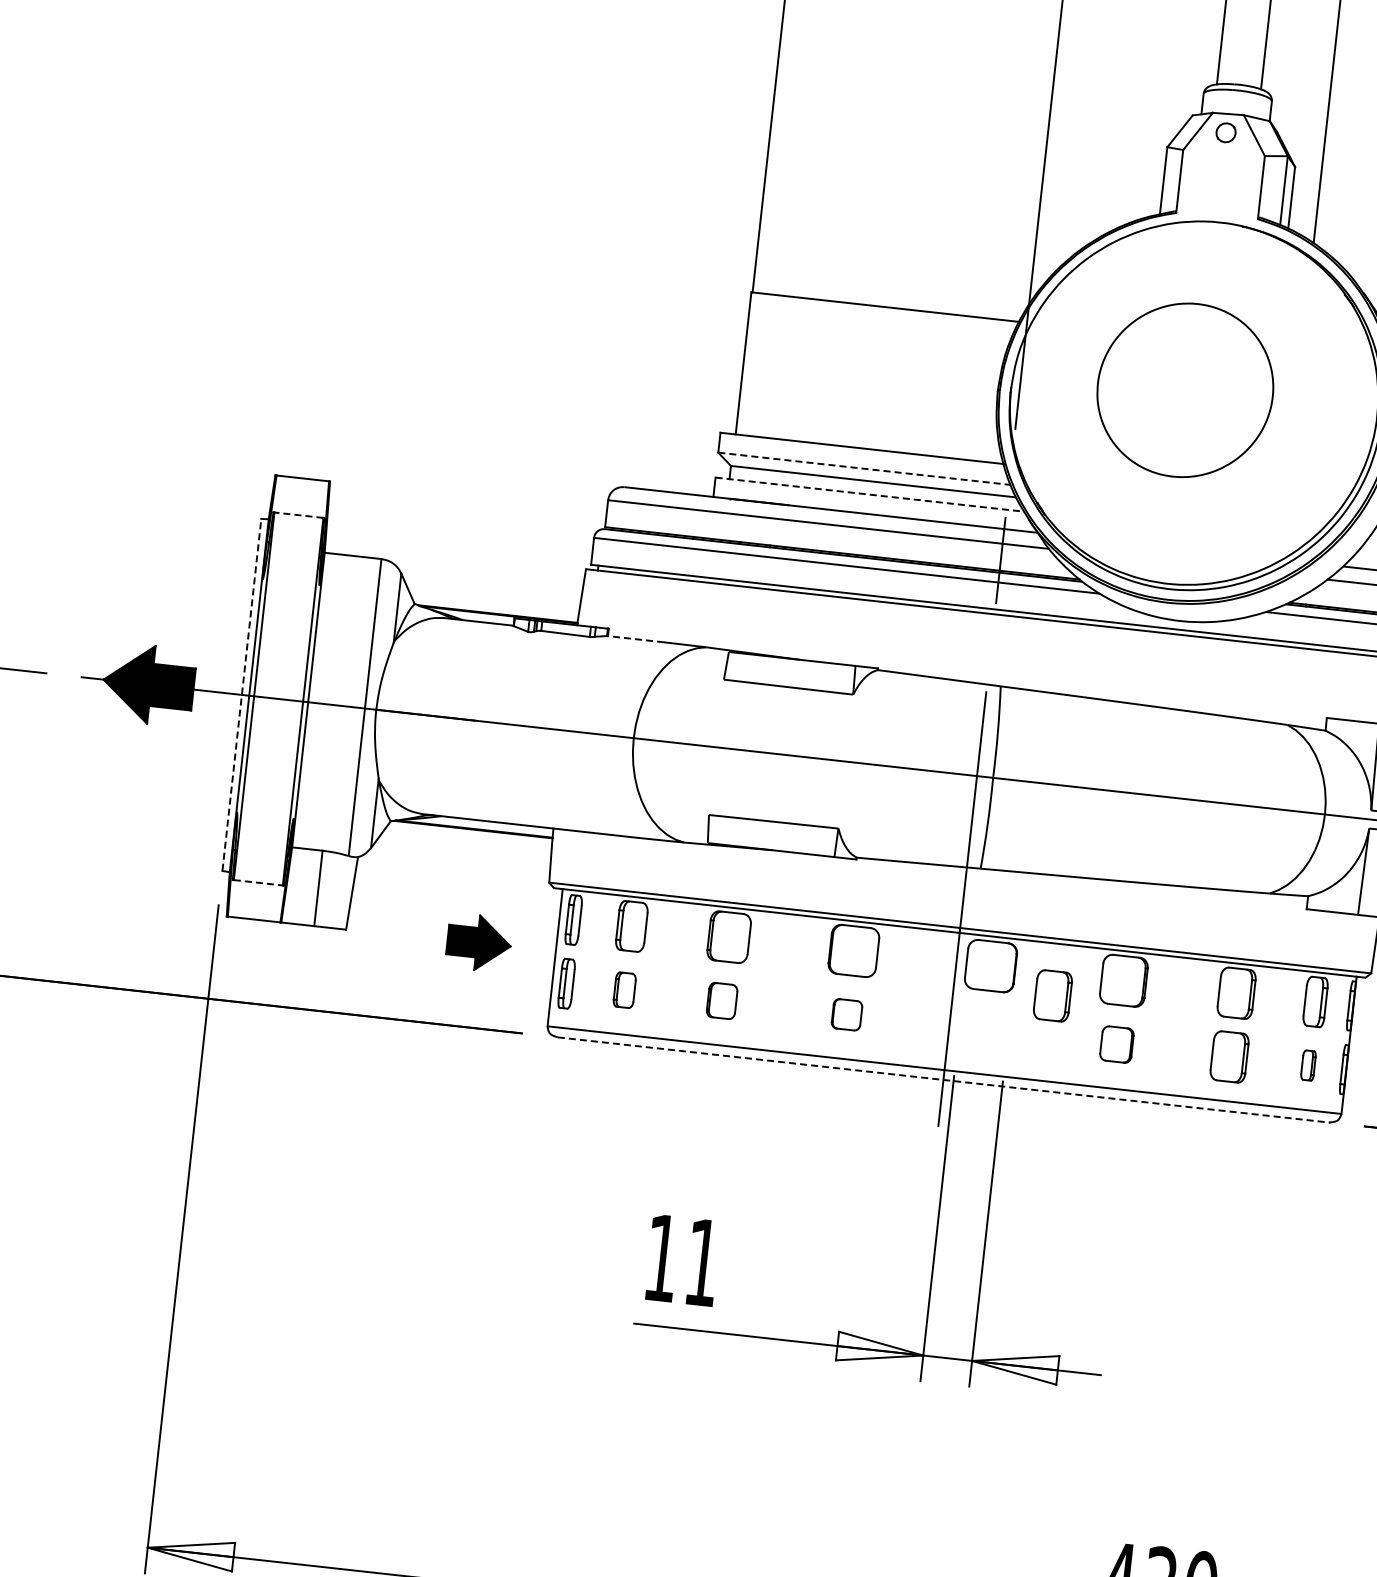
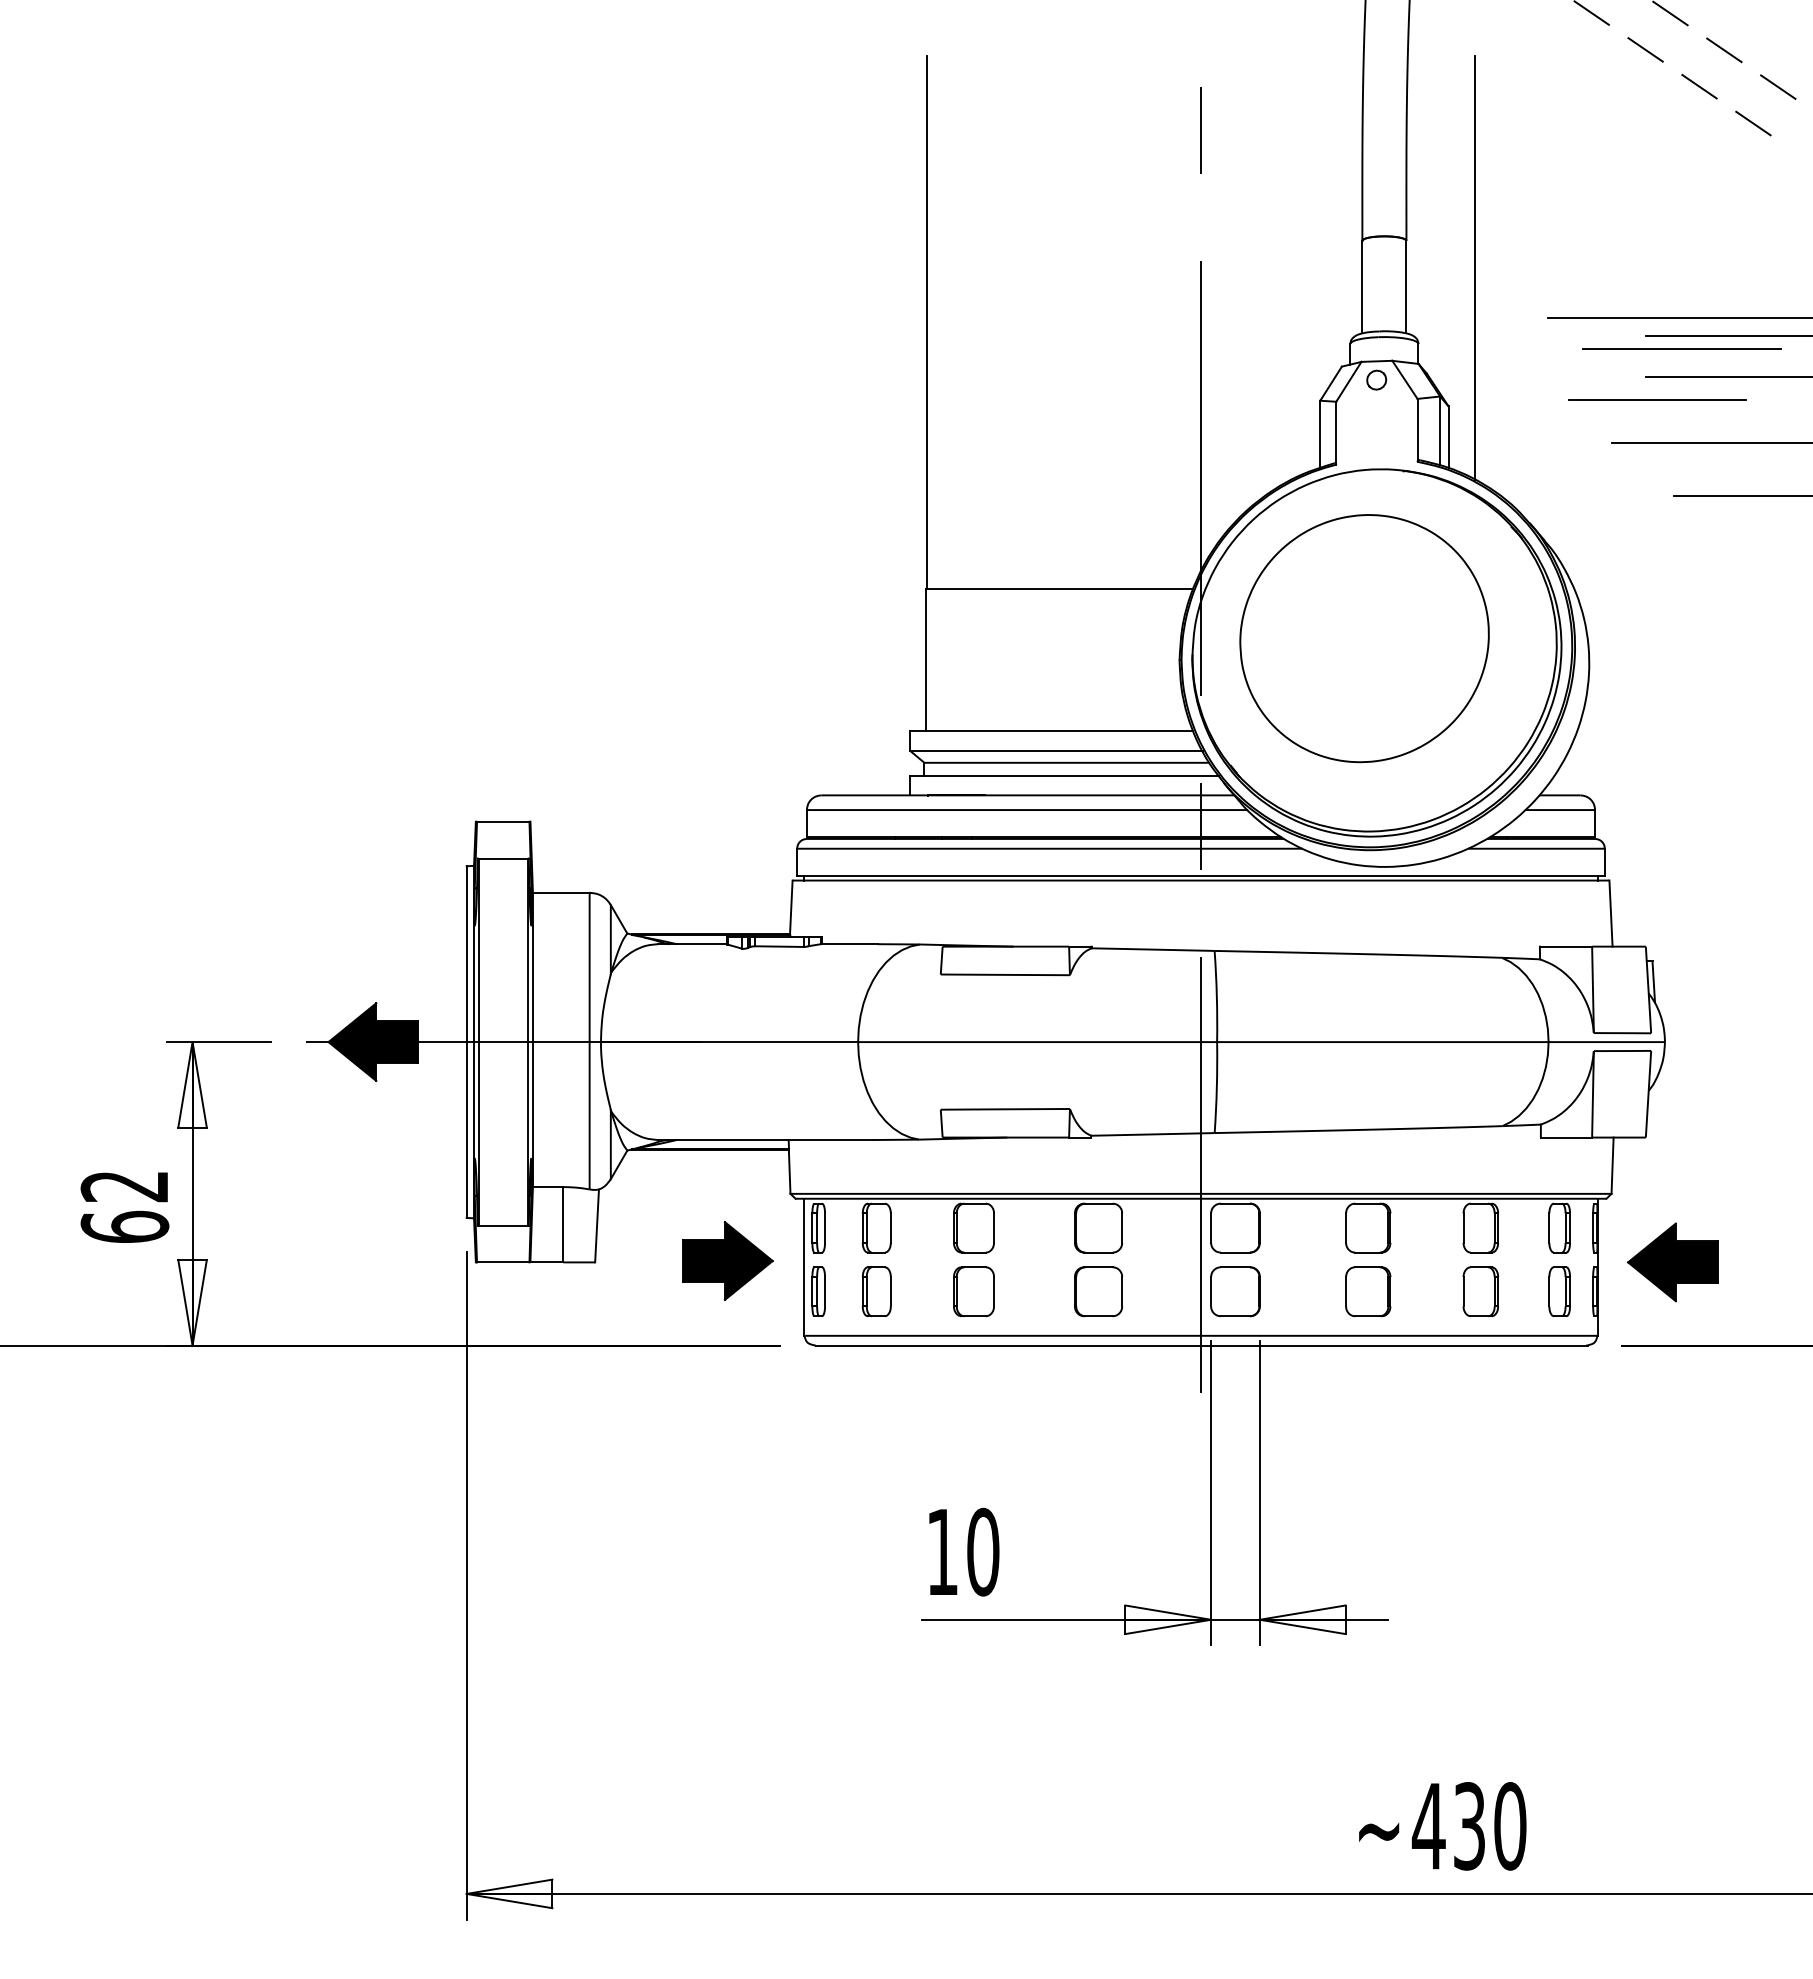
part: (1185, 390) -> (1364, 638), size x1.43
line: (865, 469) -> (1057, 751), dashed -> solid
line: (870, 495) -> (1065, 776), dashed -> solid
line: (298, 515) -> (502, 858), dashed -> solid
line: (635, 639) -> (849, 944), dashed -> solid
line: (241, 694) -> (466, 1041), dashed -> solid
line: (258, 882) -> (503, 1225), dashed -> solid
part: (478, 942) -> (727, 1260), size x1.43
part: (624, 989) -> (876, 1291), size x1.43
part: (1052, 995) -> (1299, 1250), removed
part: (721, 1000) -> (973, 1291), size x1.43
part: (846, 1014) -> (1098, 1291), size x1.67
part: (983, 1029) -> (1235, 1291), added
part: (1117, 1044) -> (1368, 1291), size x1.43
part: (1308, 1065) -> (1559, 1291), size x1.67
line: (944, 1079) -> (1202, 1345), dashed -> solid
text: (702, 1262) -> (983, 1551), 11 -> 10

